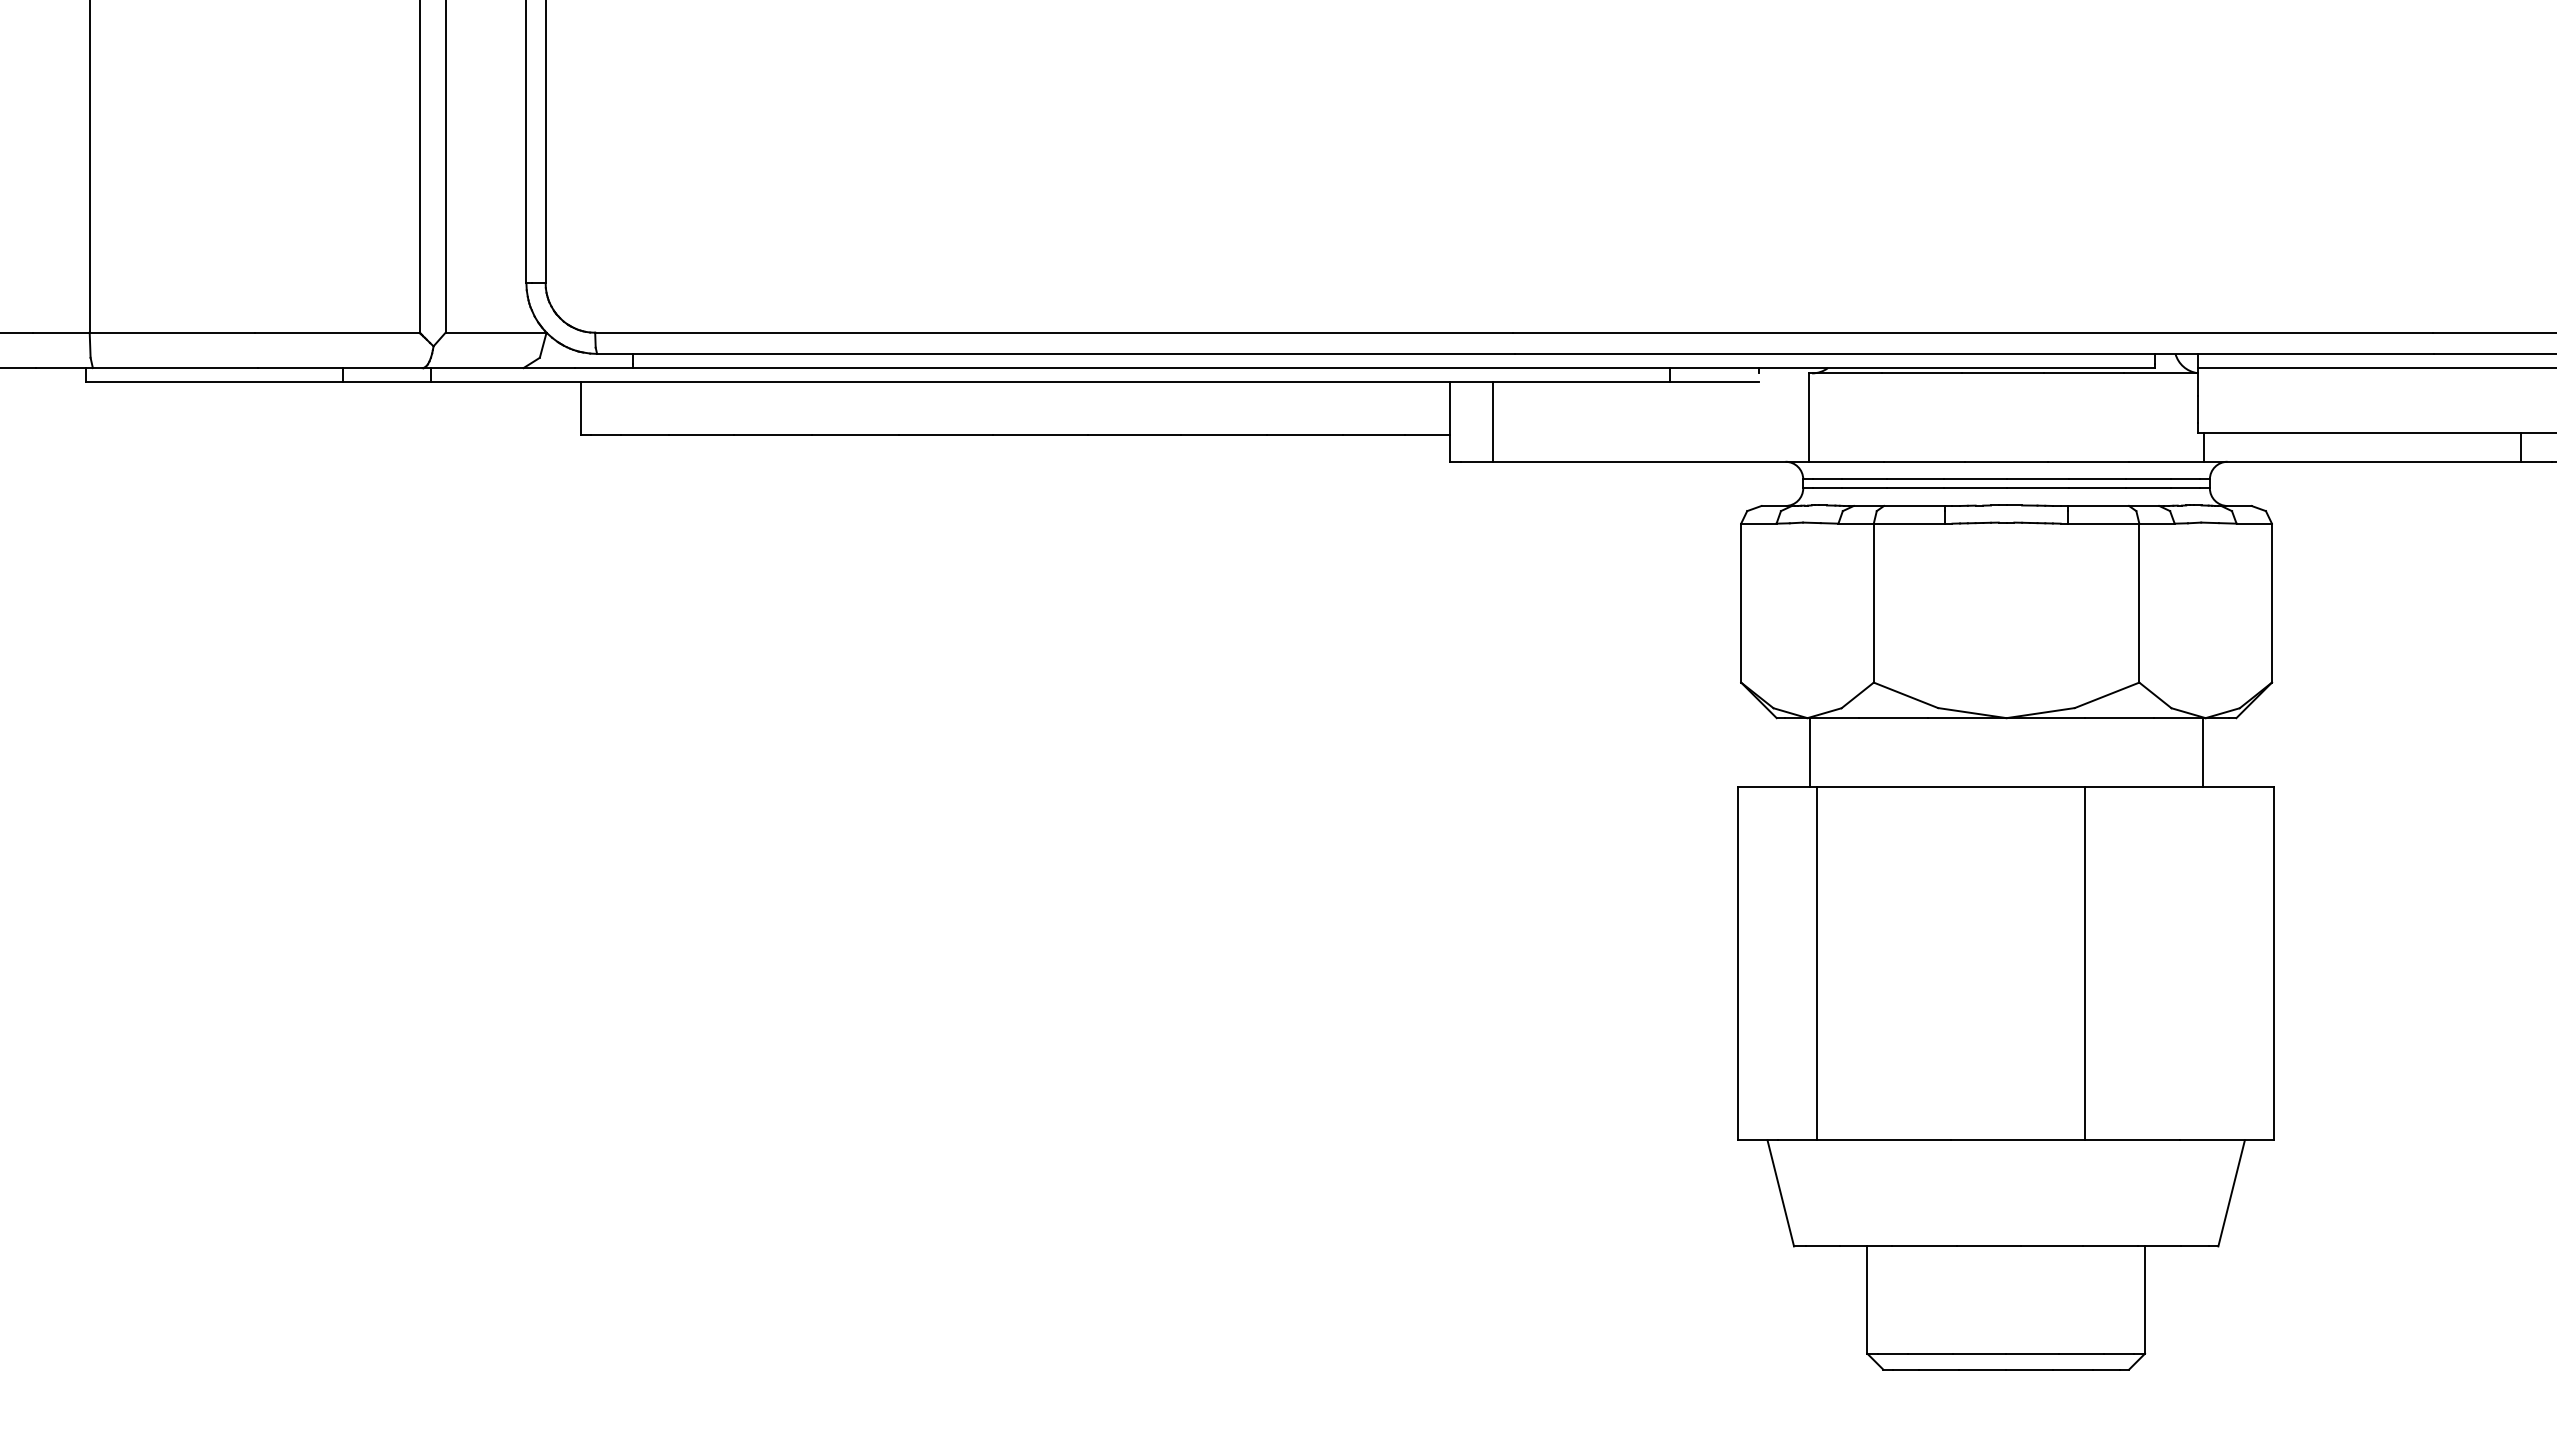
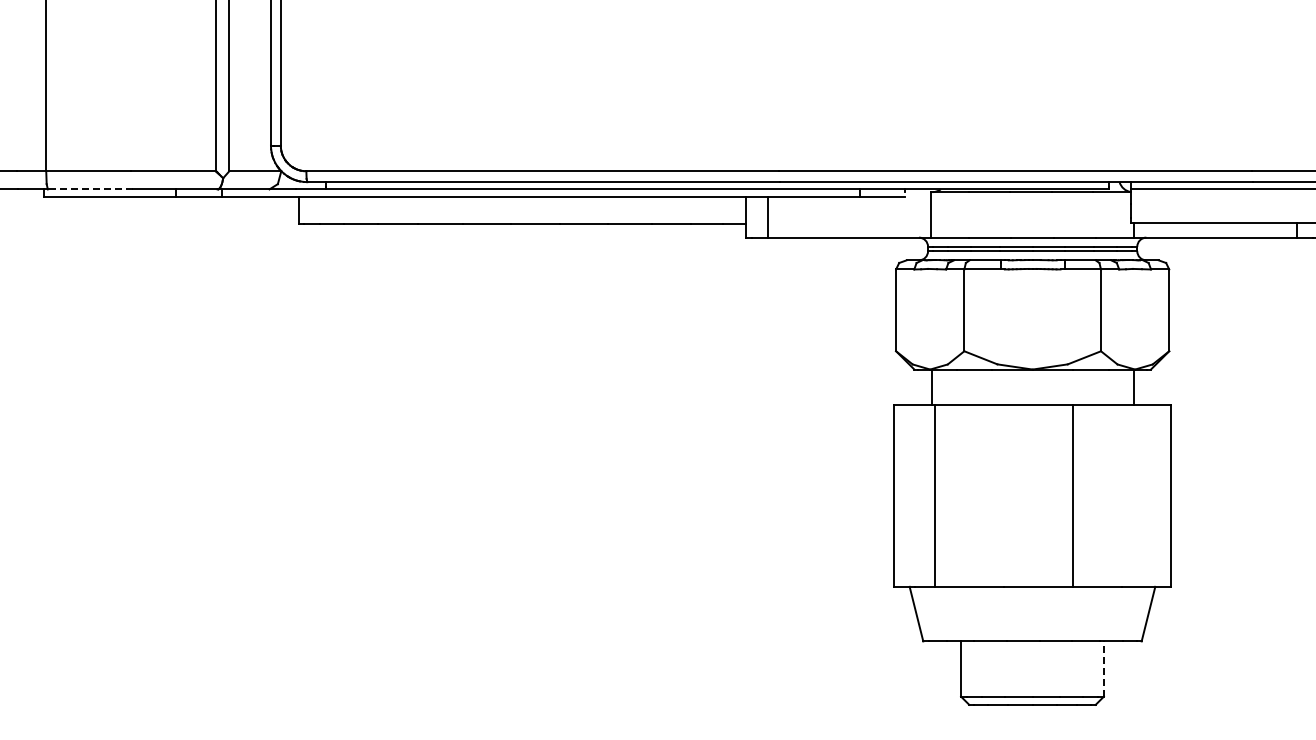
line: (173, 368) -> (89, 189), solid -> dashed
line: (2144, 1300) -> (1103, 669), solid -> dashed

